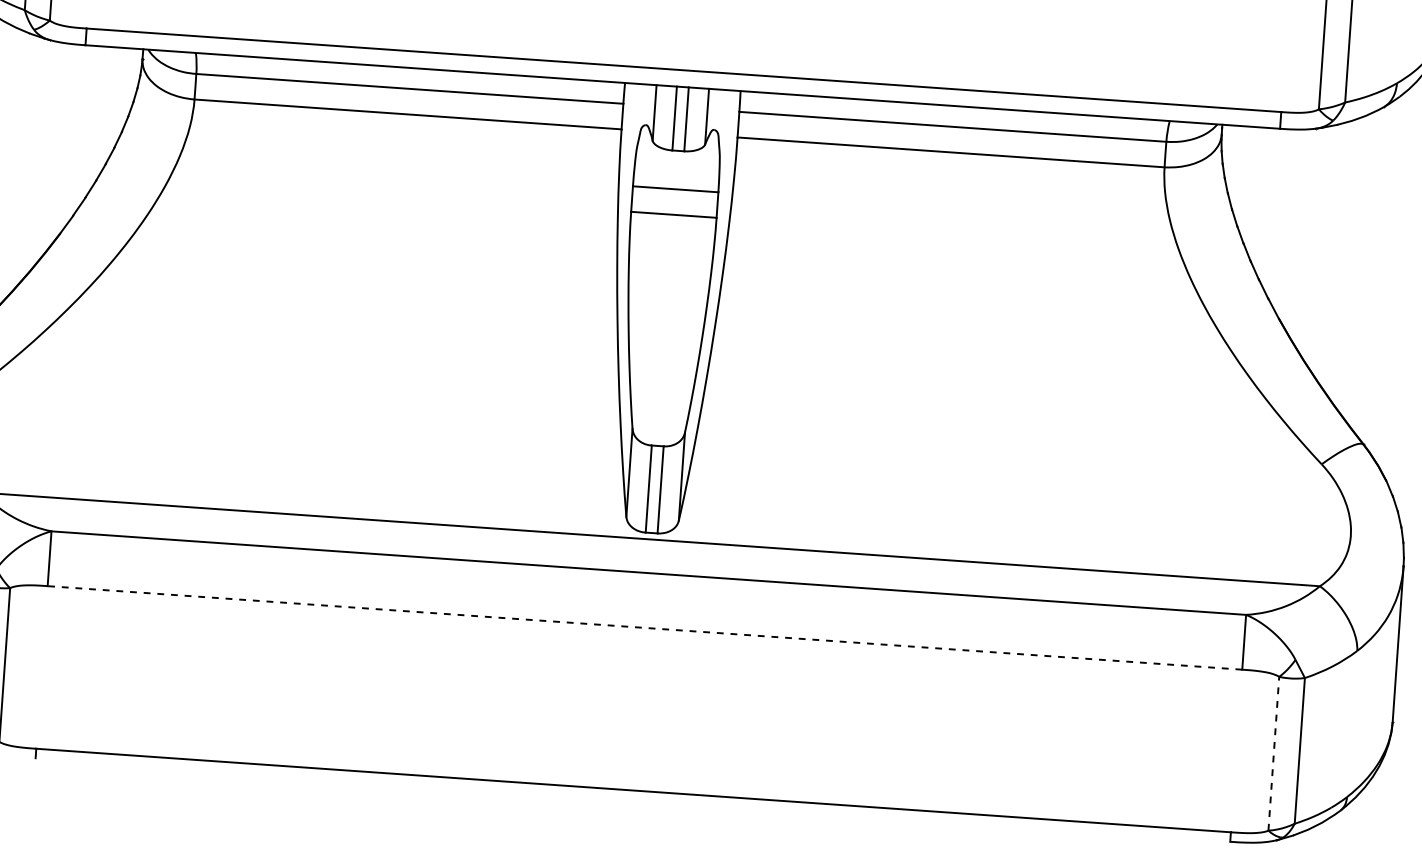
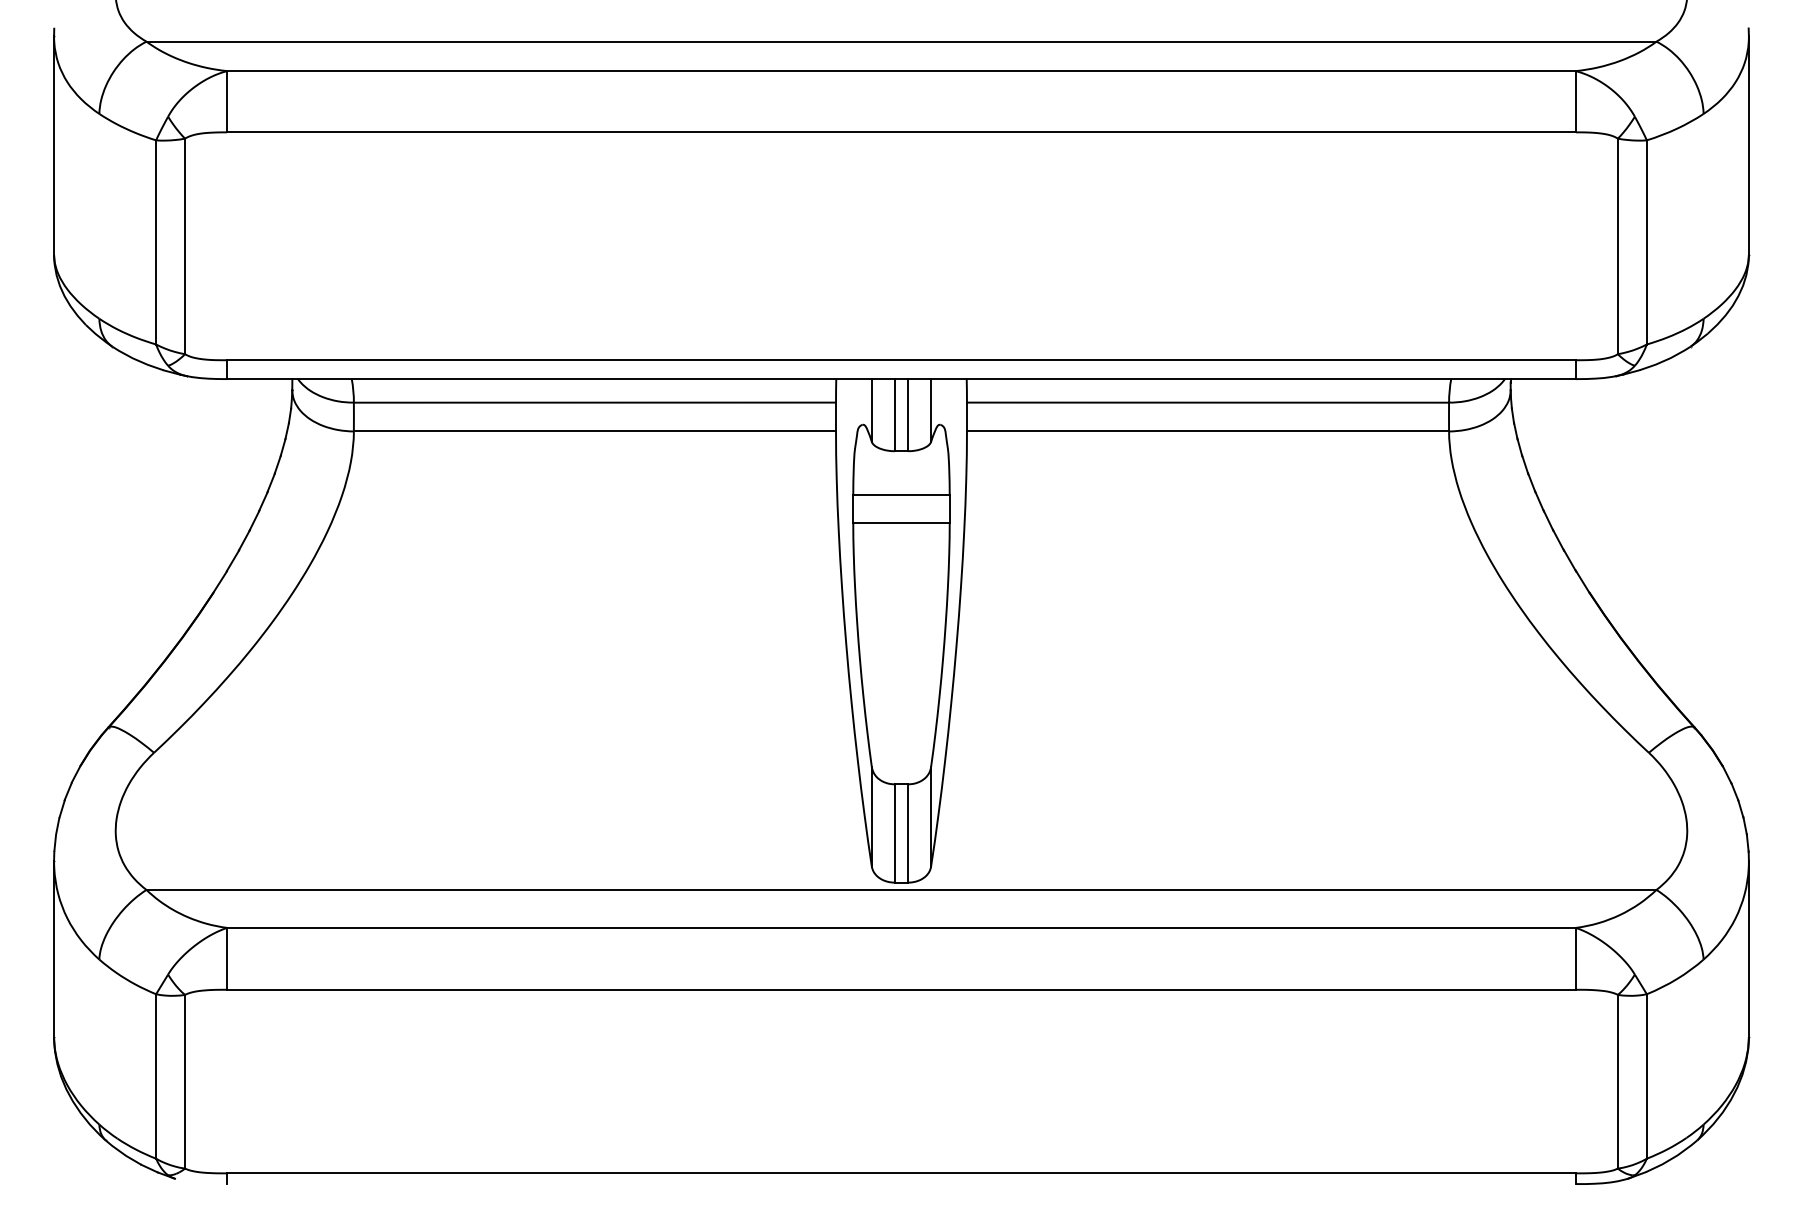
line: (644, 627) -> (900, 989), dashed -> solid
line: (1273, 753) -> (1617, 1081), dashed -> solid

